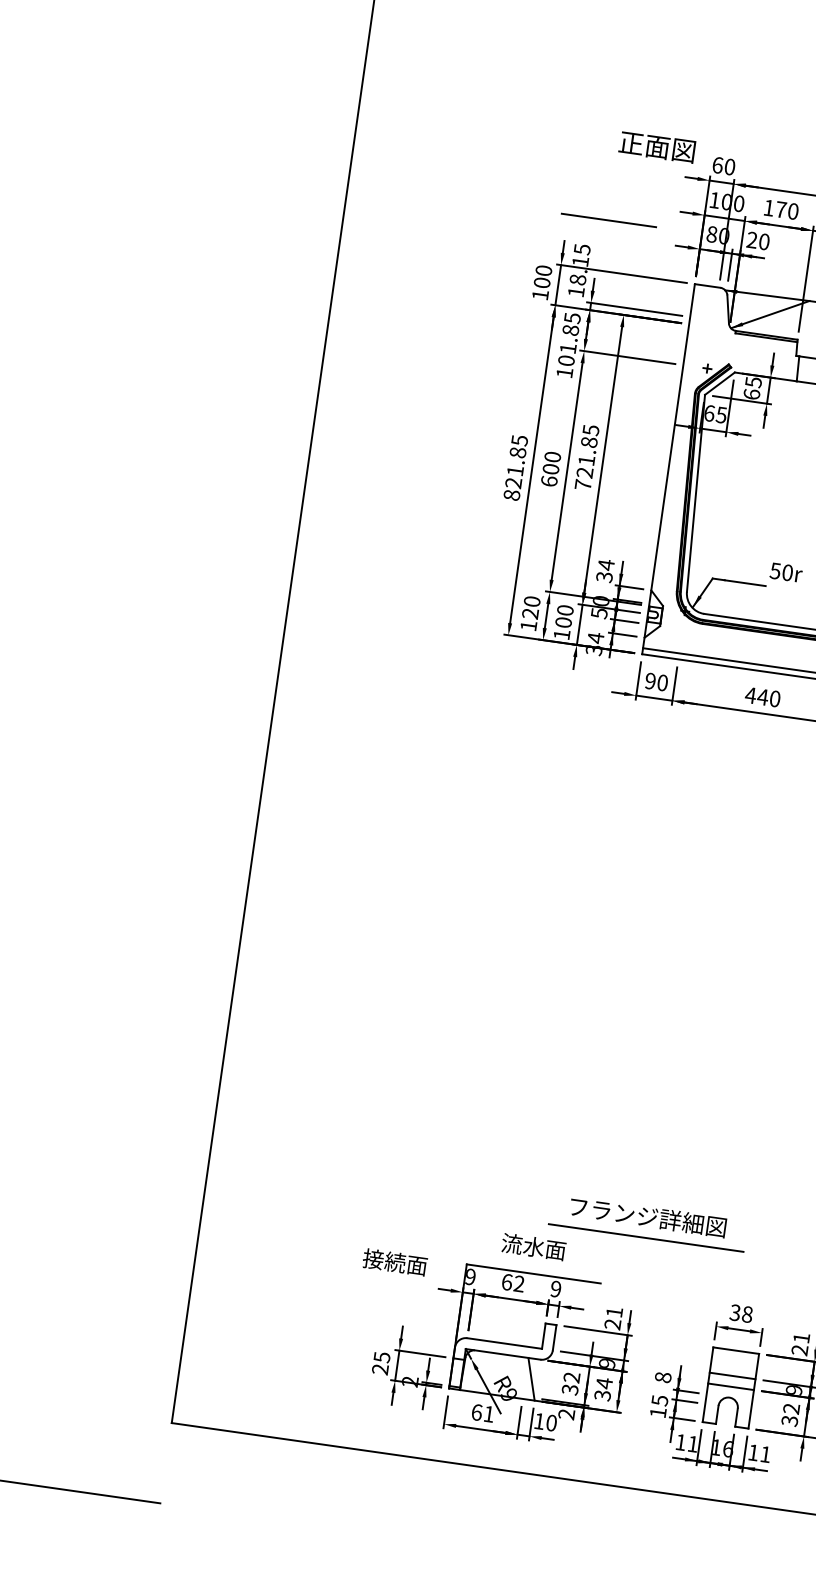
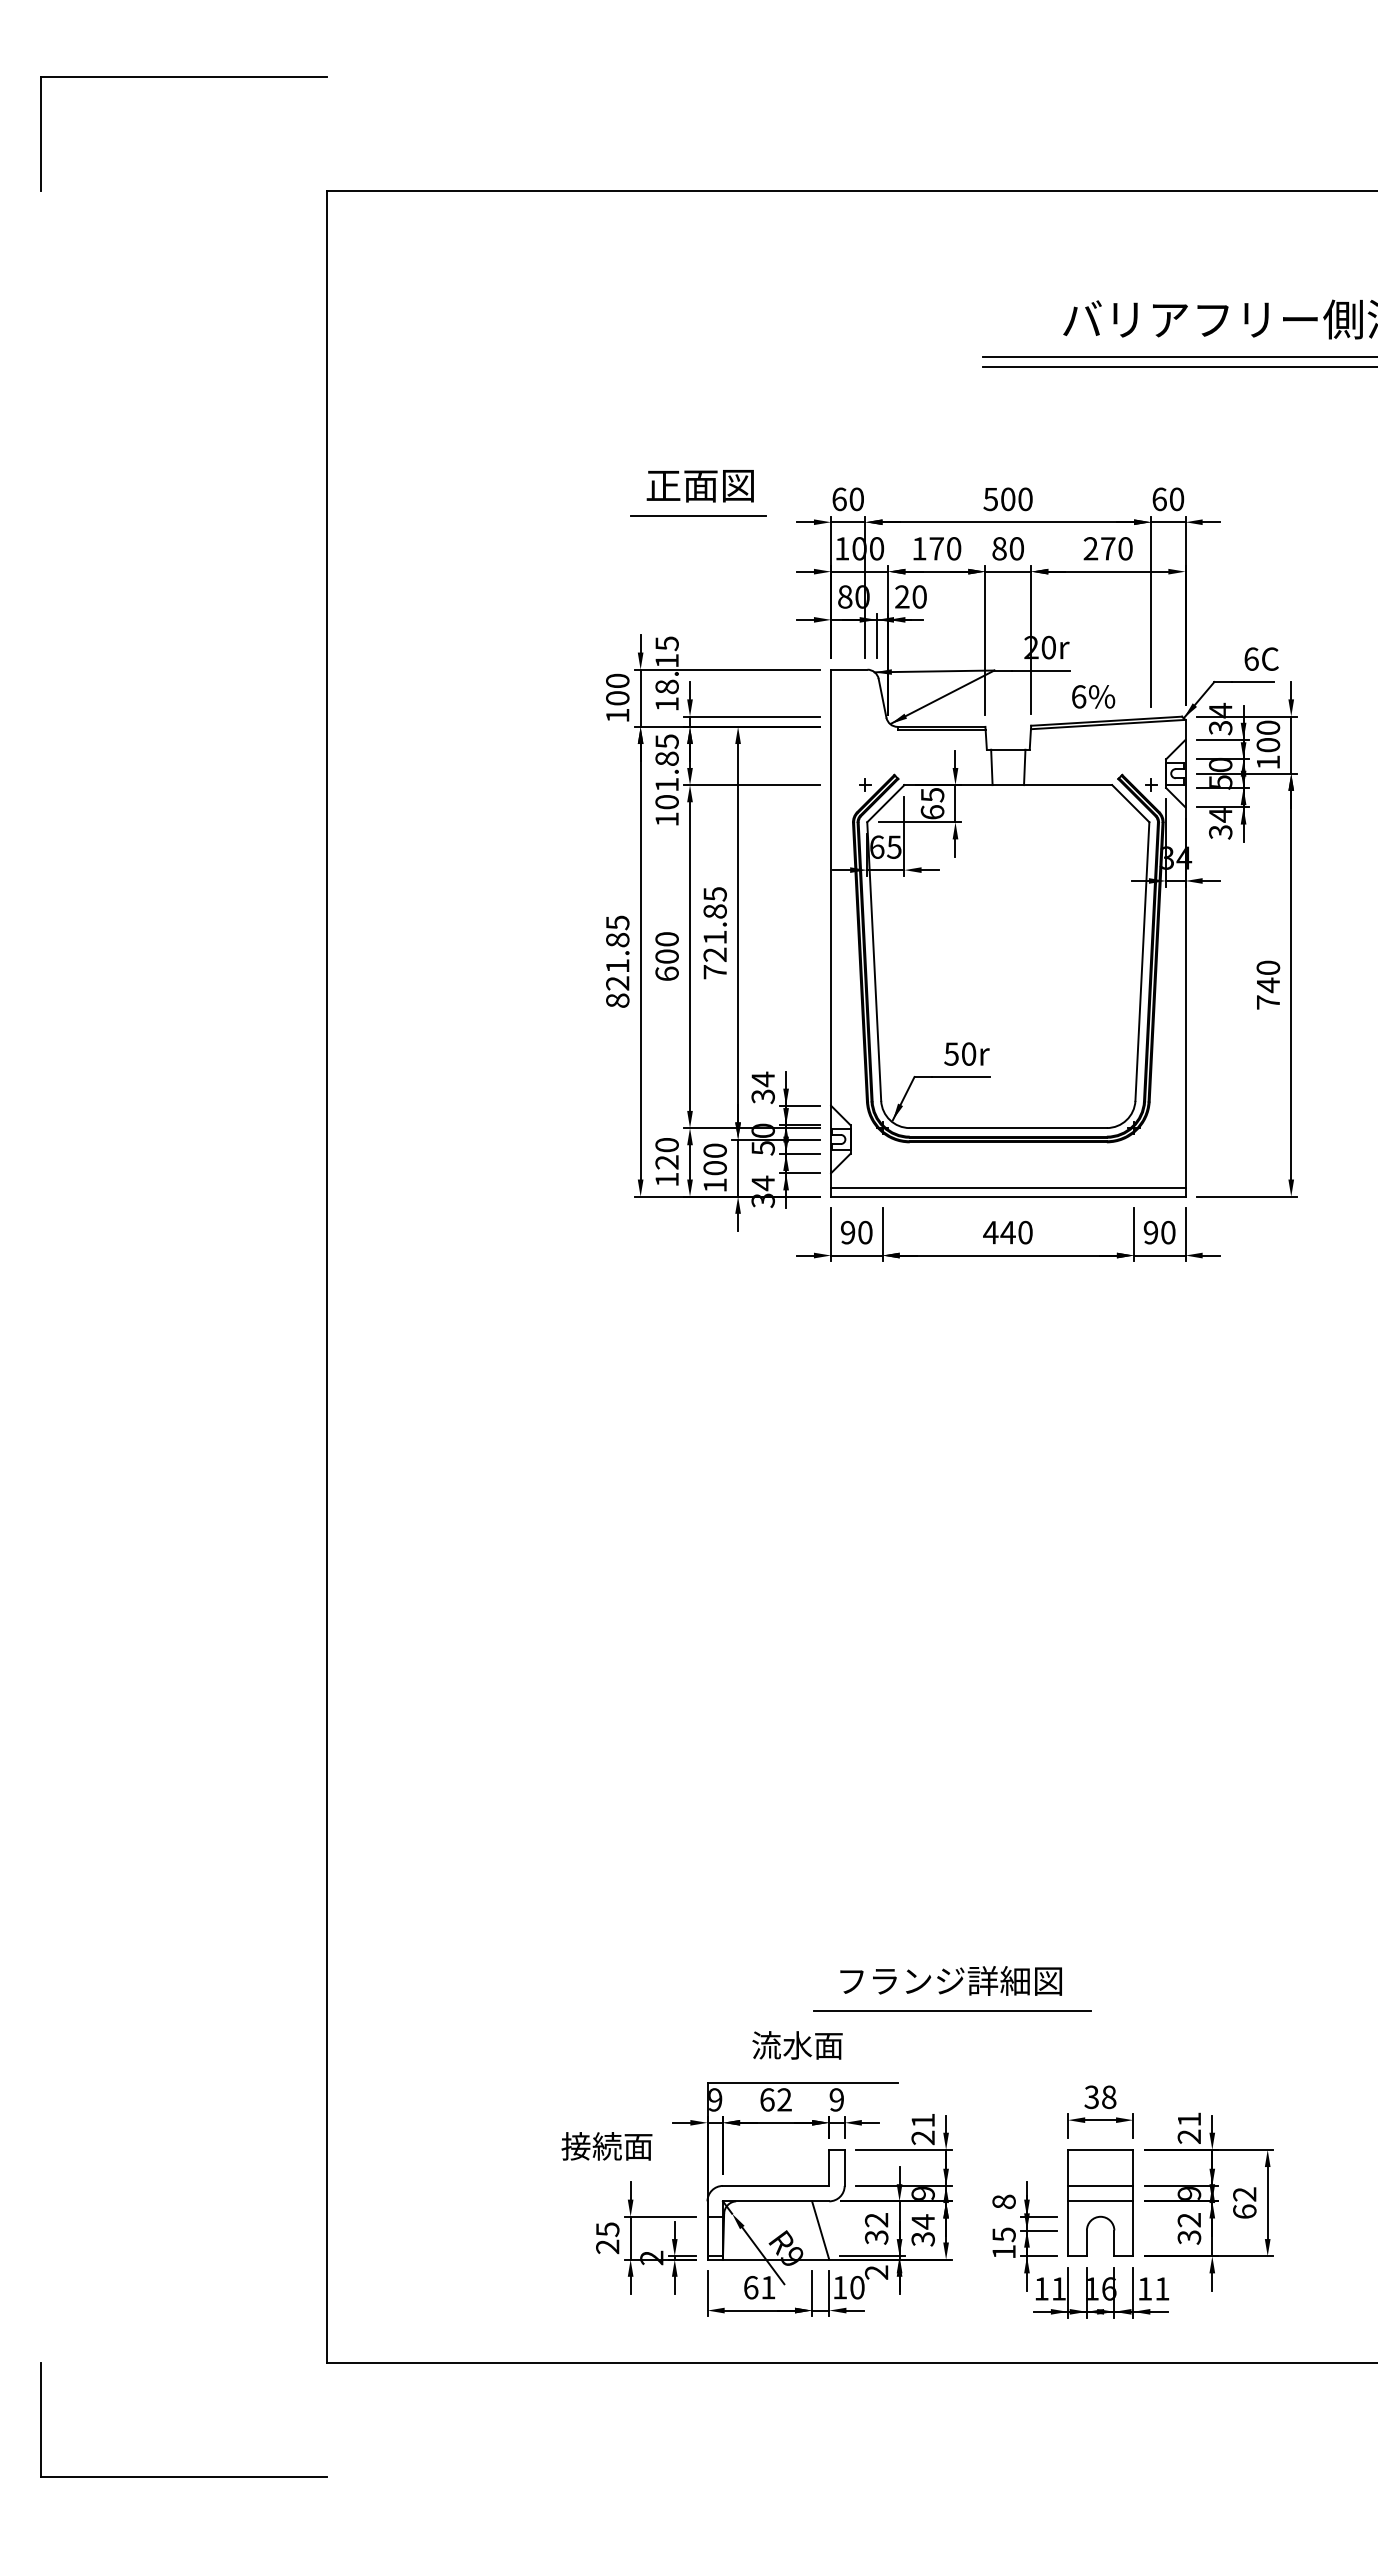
text: (656, 147) -> (699, 486), moved
line: (608, 220) -> (698, 515), moved
text: (786, 572) -> (966, 1053), moved
text: (394, 1262) -> (606, 2146), moved

